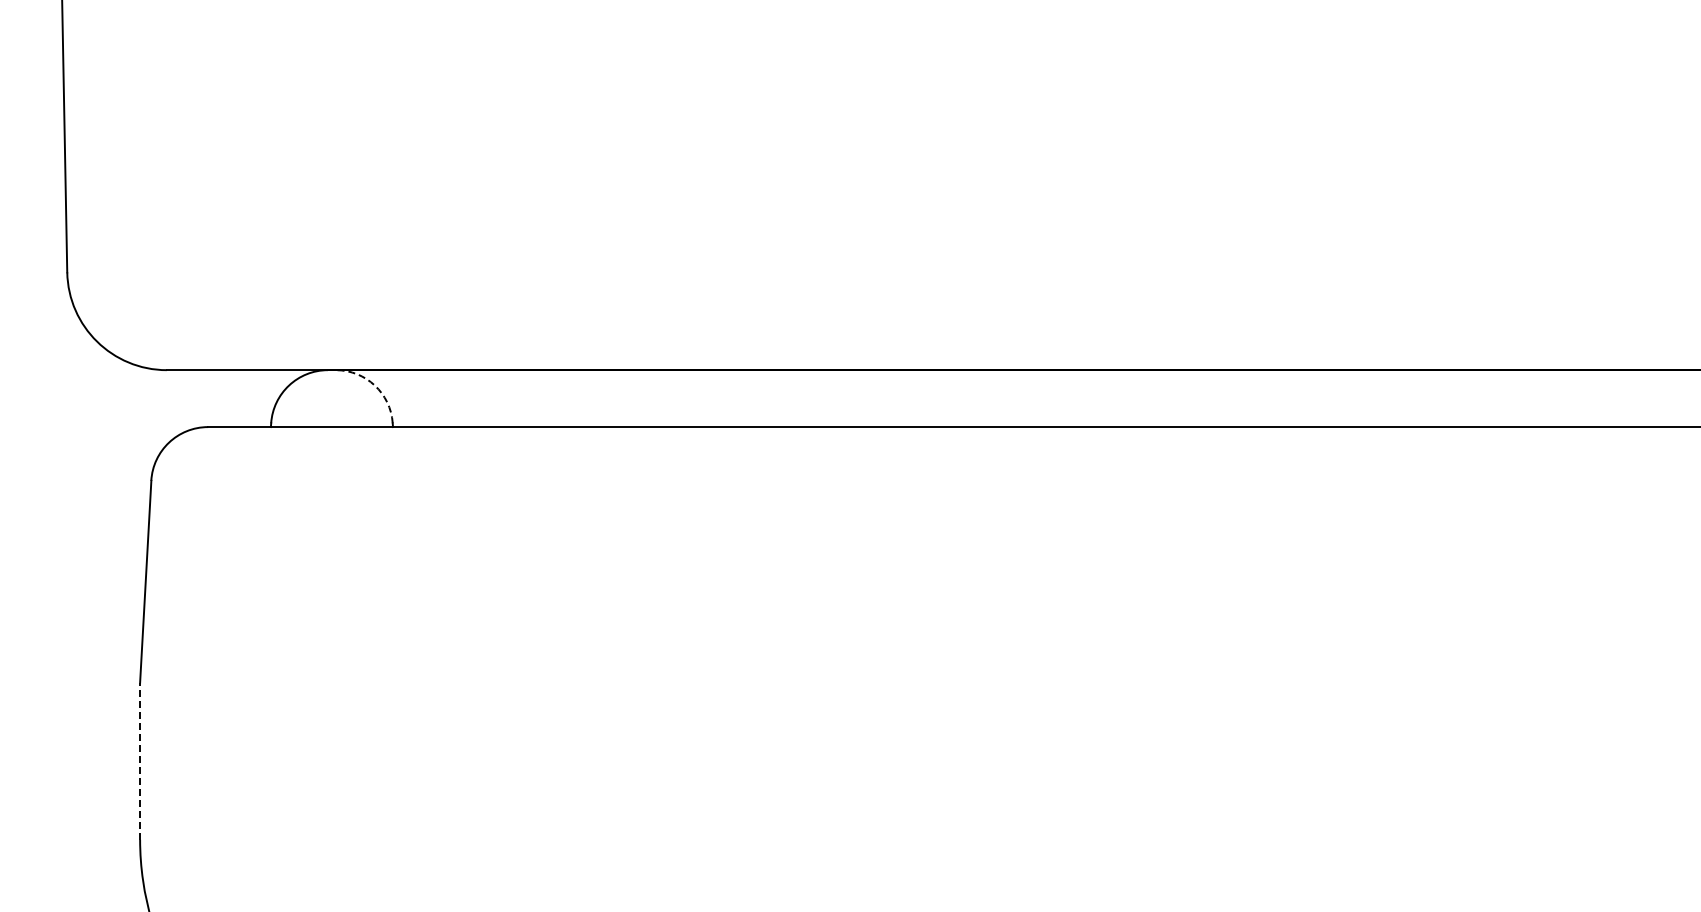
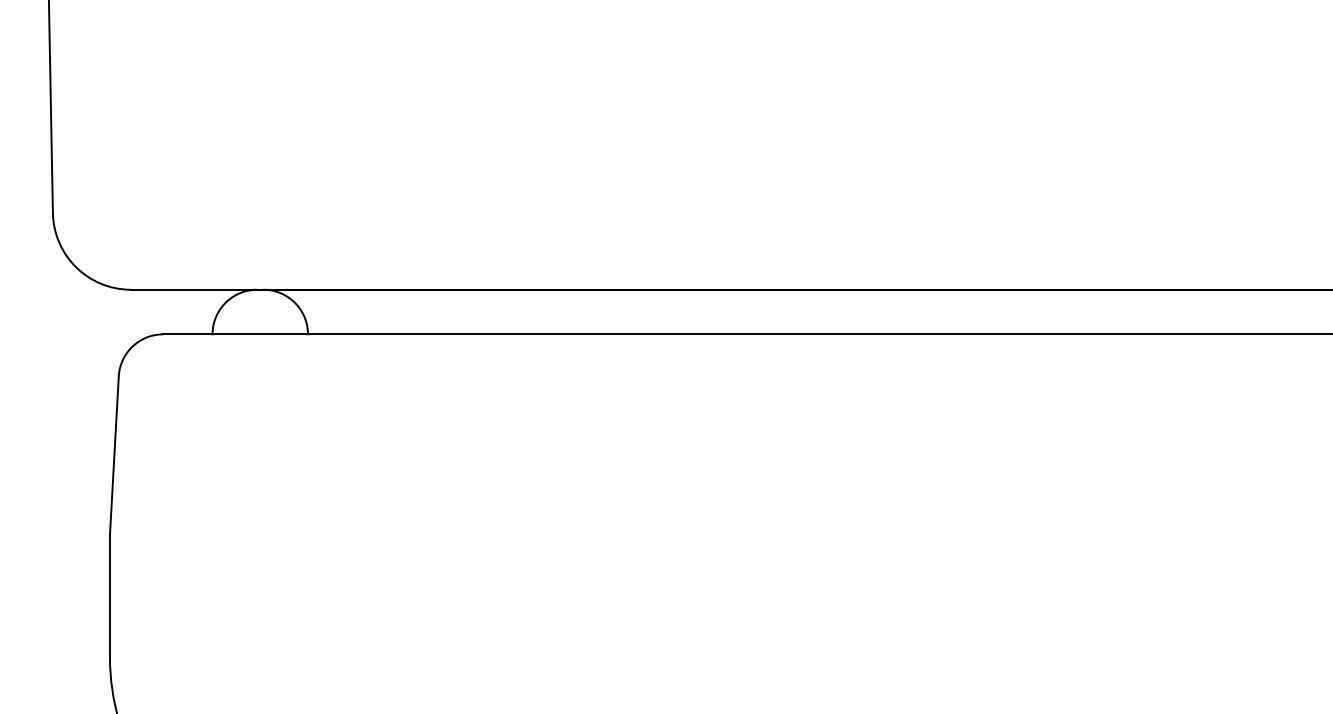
arc: (374, 385) -> (293, 301), dashed -> solid
line: (140, 761) -> (110, 596), dashed -> solid

